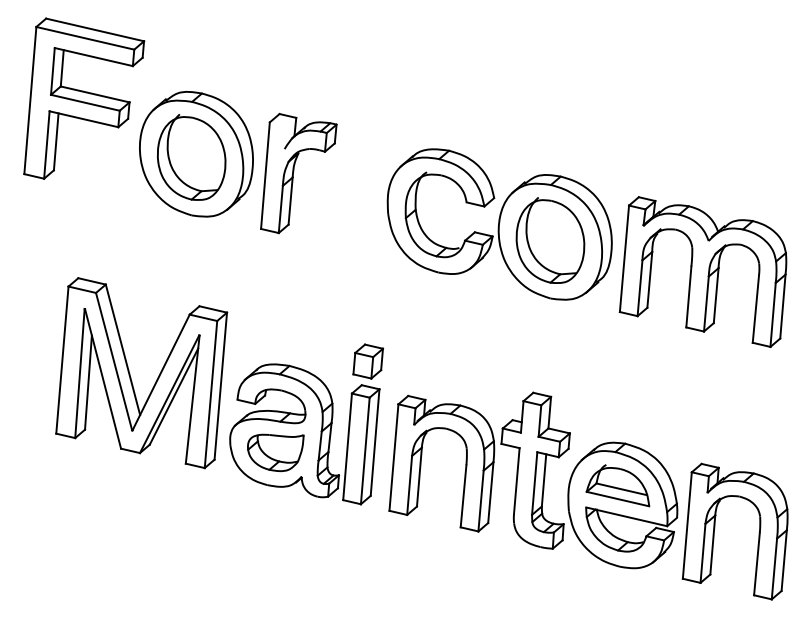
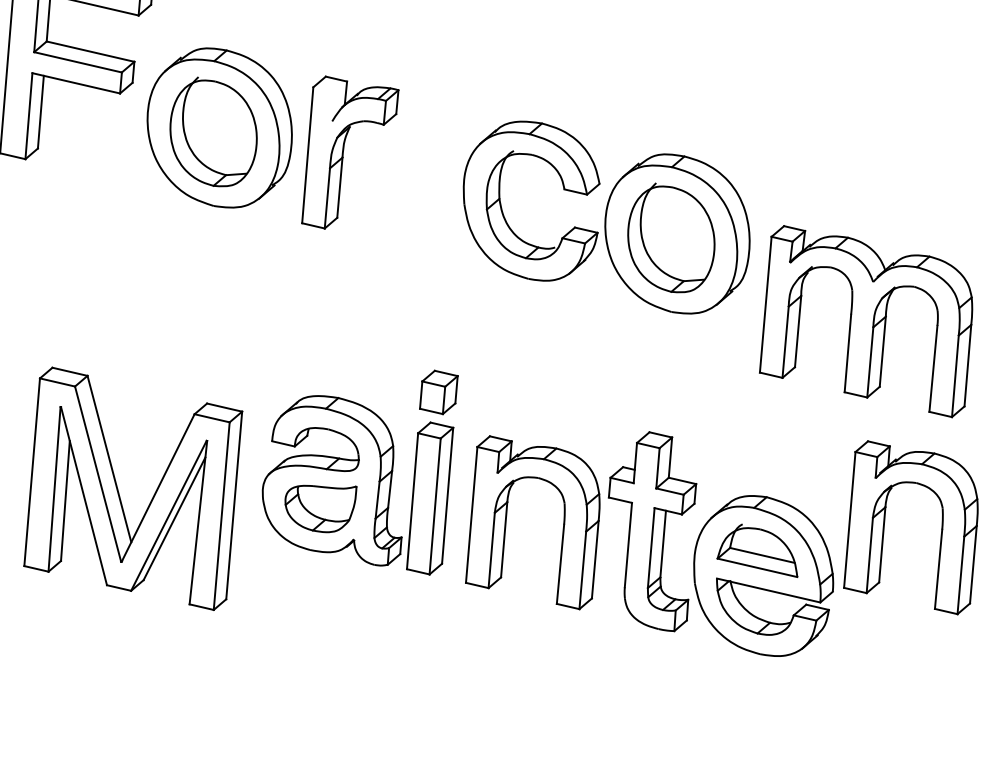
part: (702, 271) -> (865, 320), moved
part: (131, 377) -> (120, 494), moved
part: (715, 528) -> (885, 523), moved

